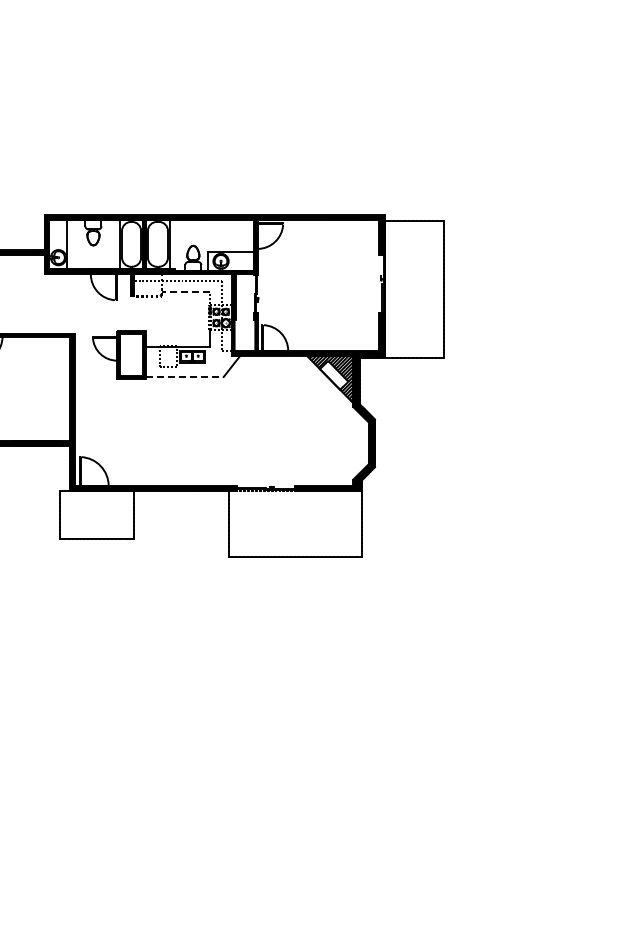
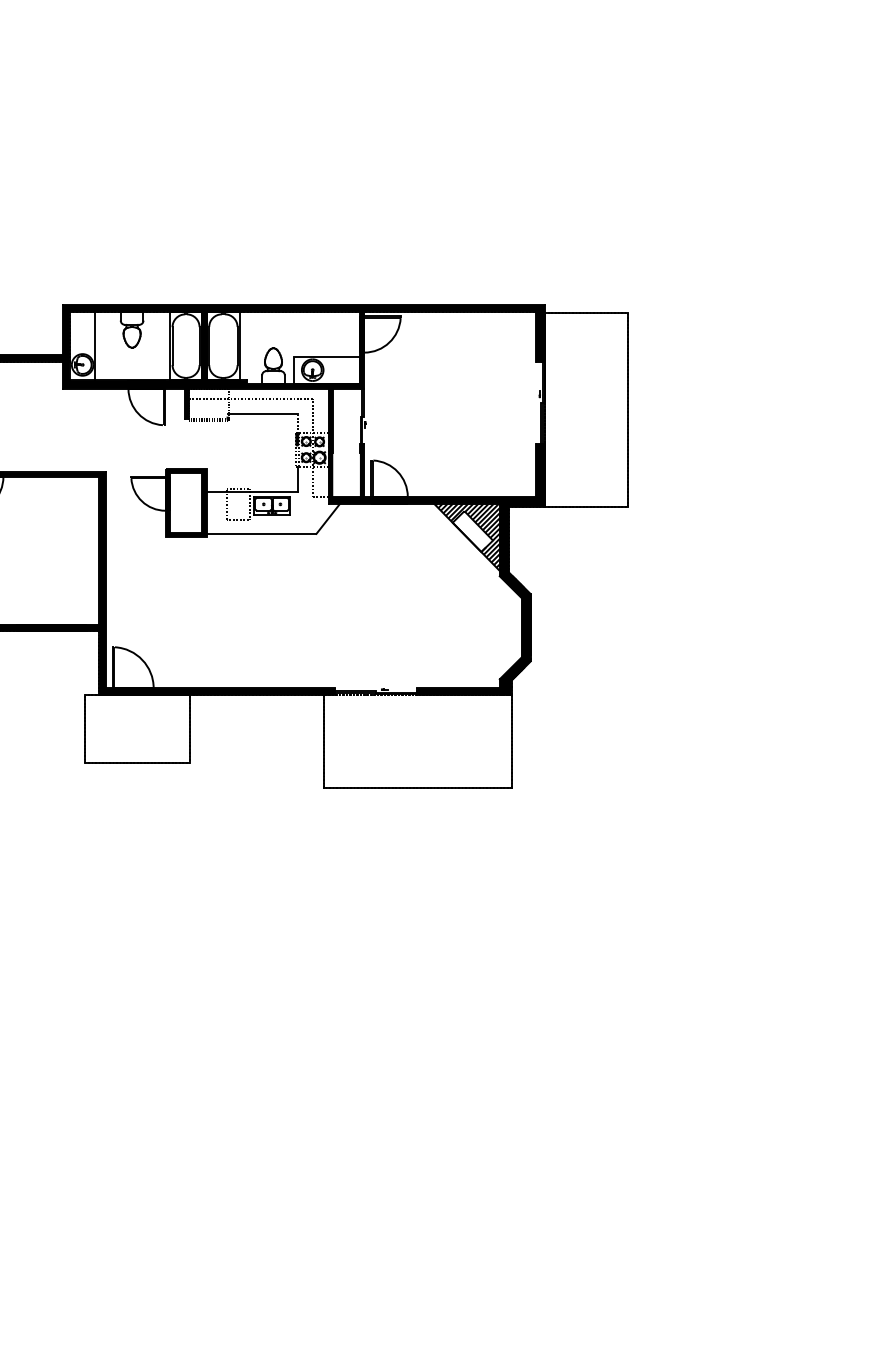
line: (185, 292) -> (262, 414), dashed -> solid
line: (185, 377) -> (262, 534), dashed -> solid

